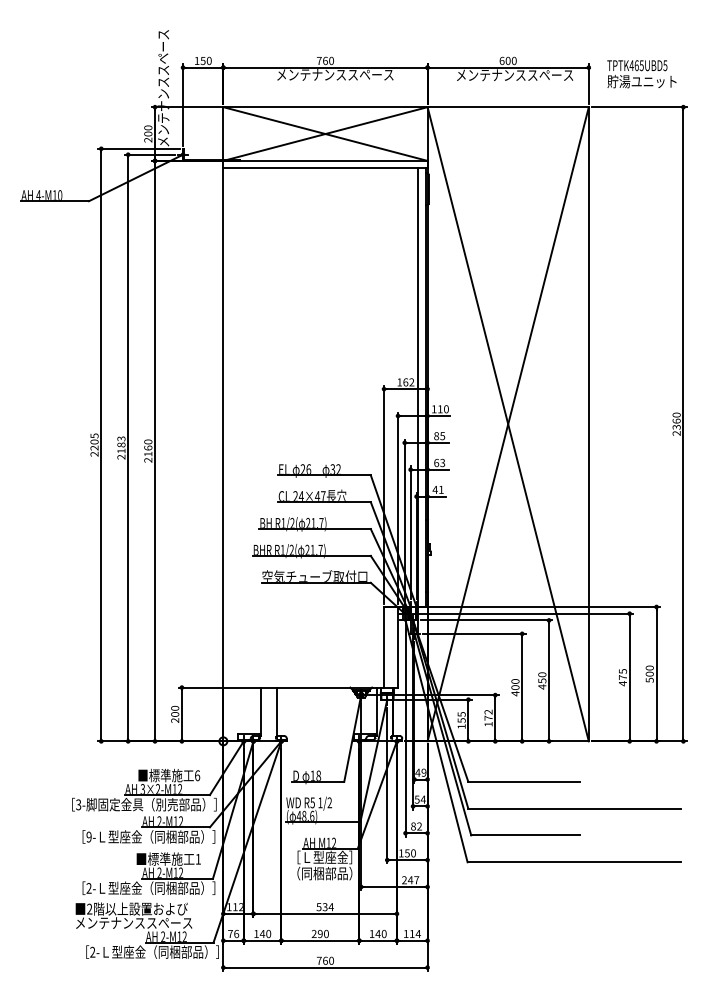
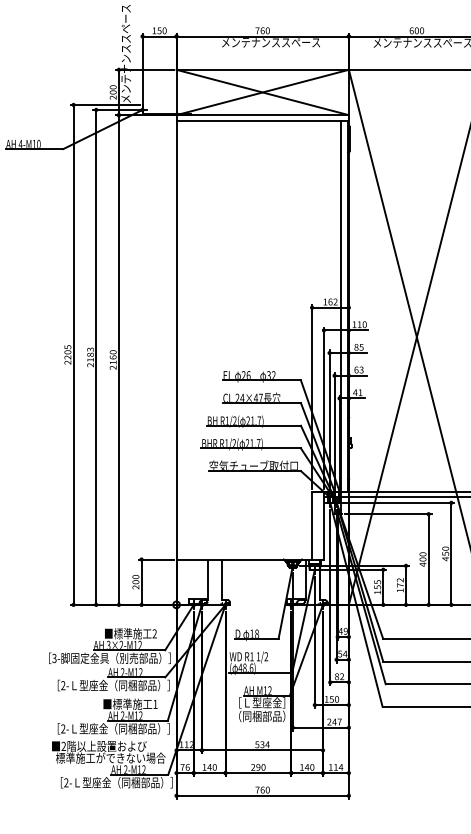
text: (197, 775) -> (154, 633), 6 -> 2
text: (312, 802) -> (251, 656), R5 -> R1
text: (88, 837) -> (62, 685), 9- -> 2-
text: (143, 922) -> (109, 757), メンテナンススペース -> 標準施工ができない場合

